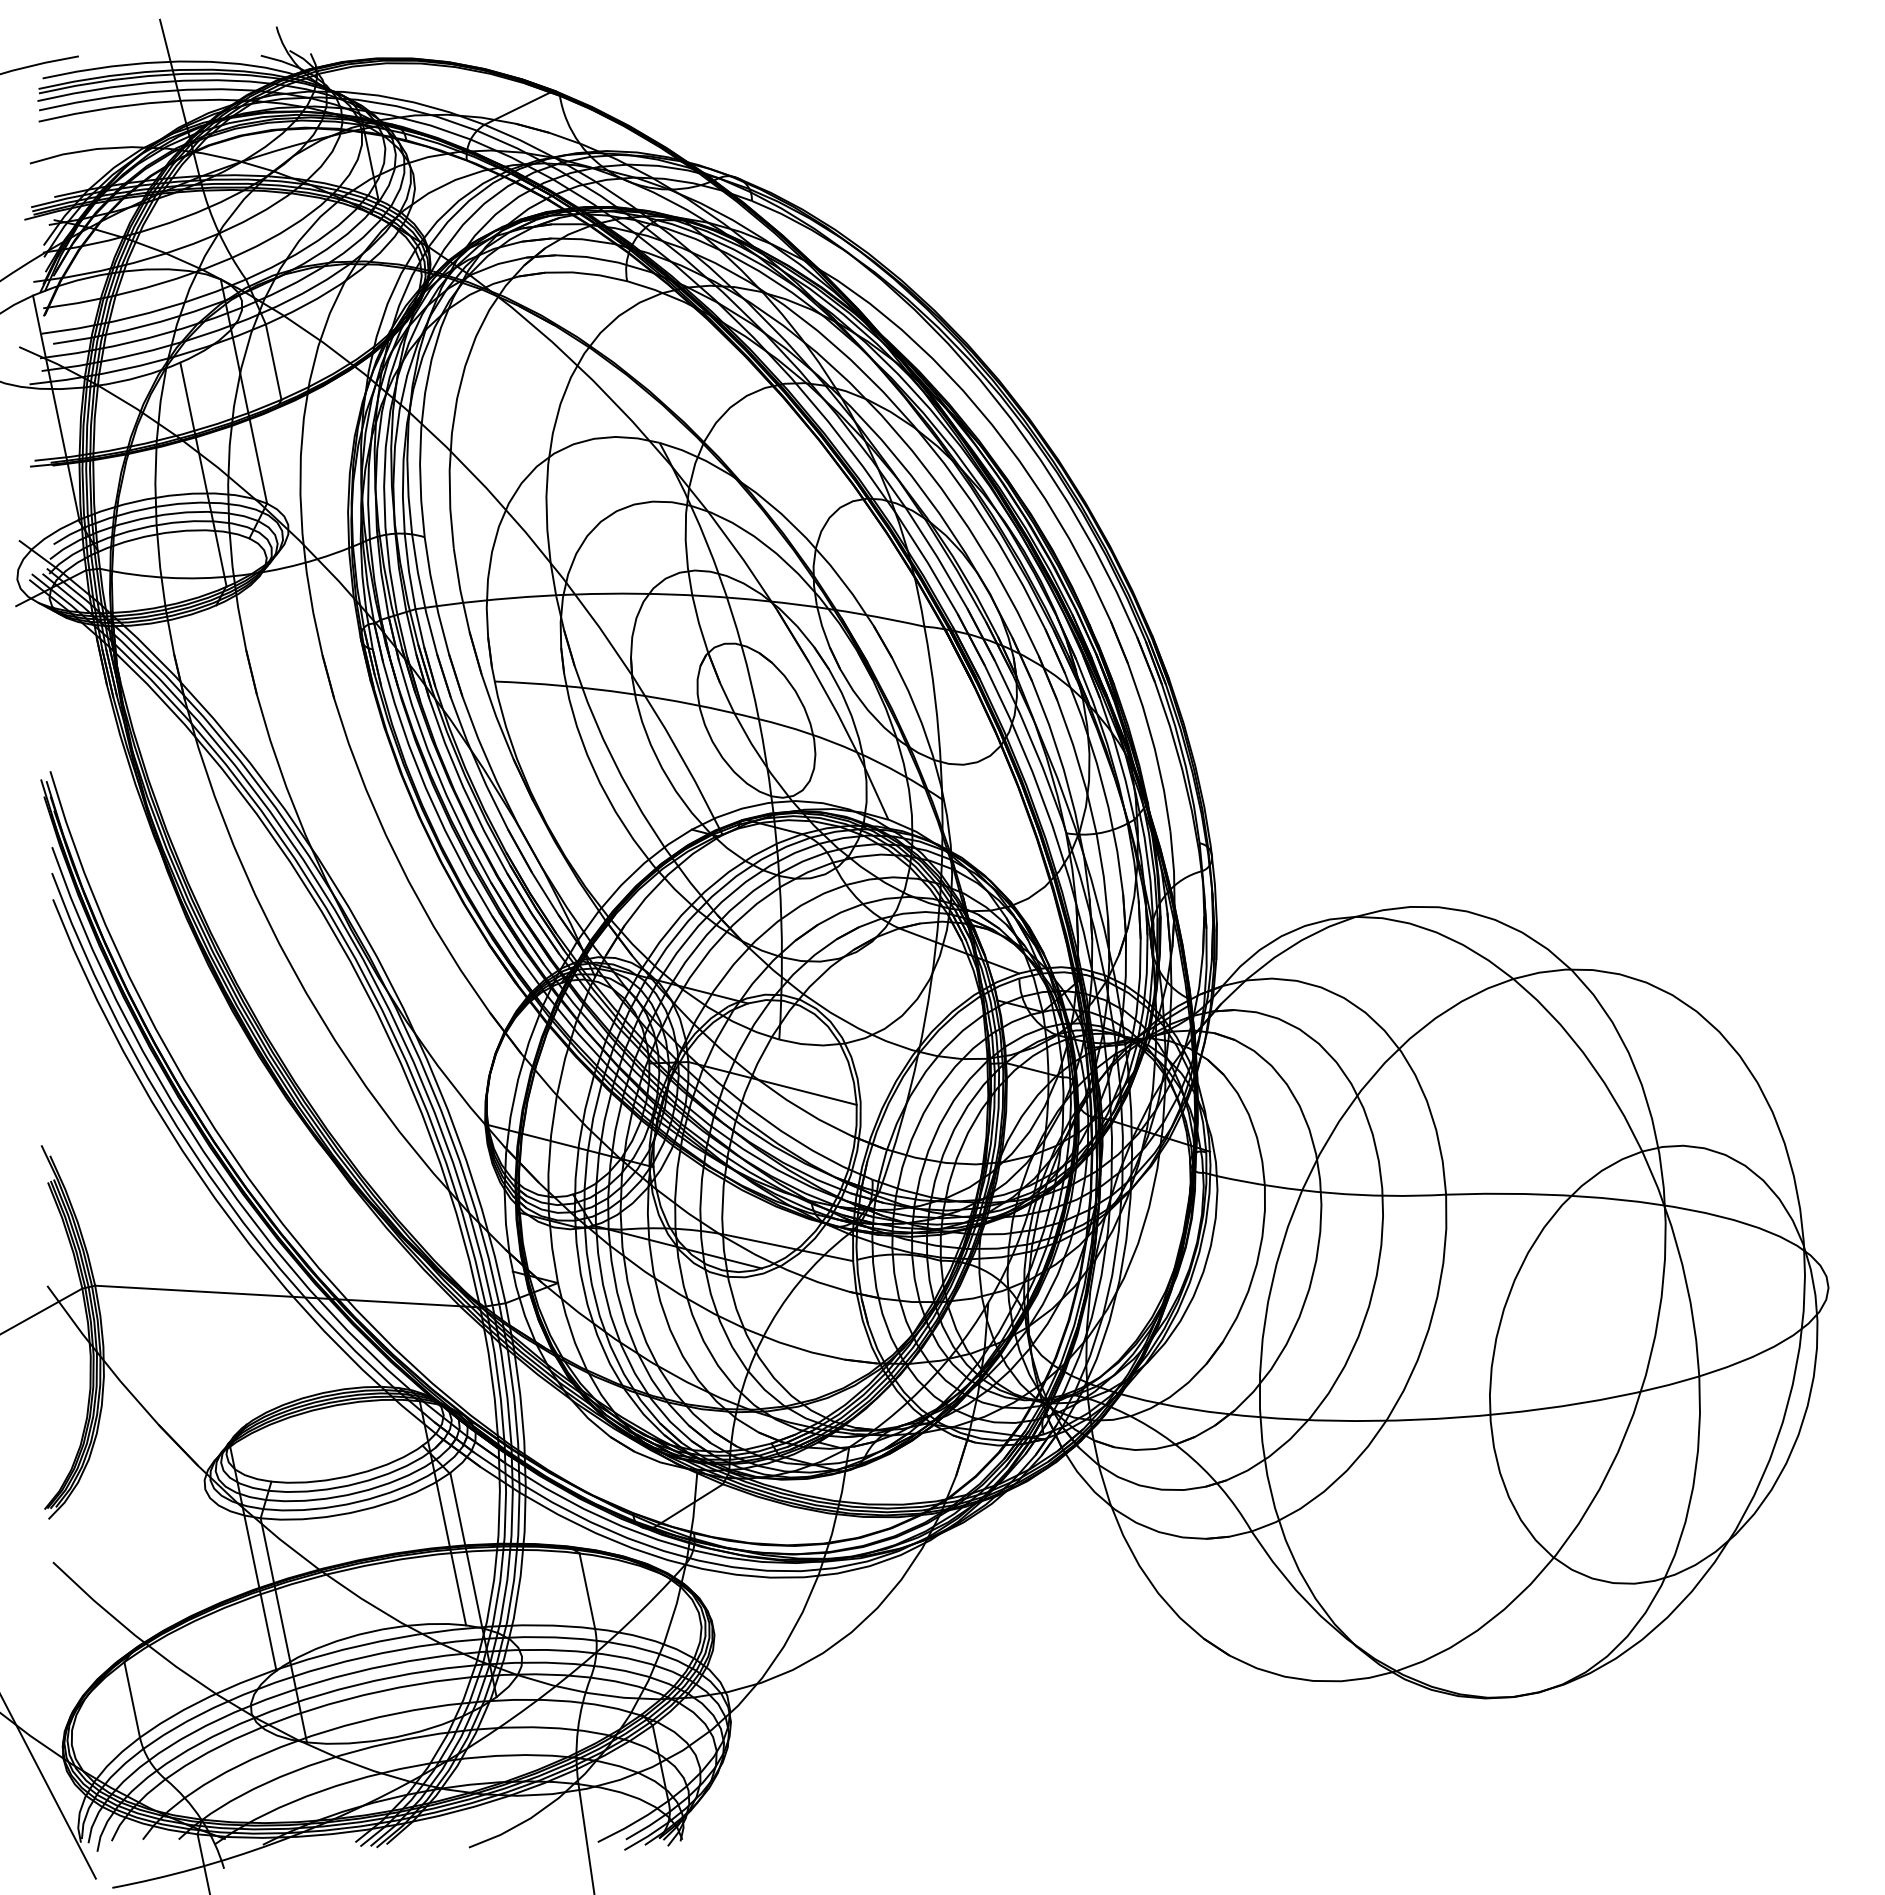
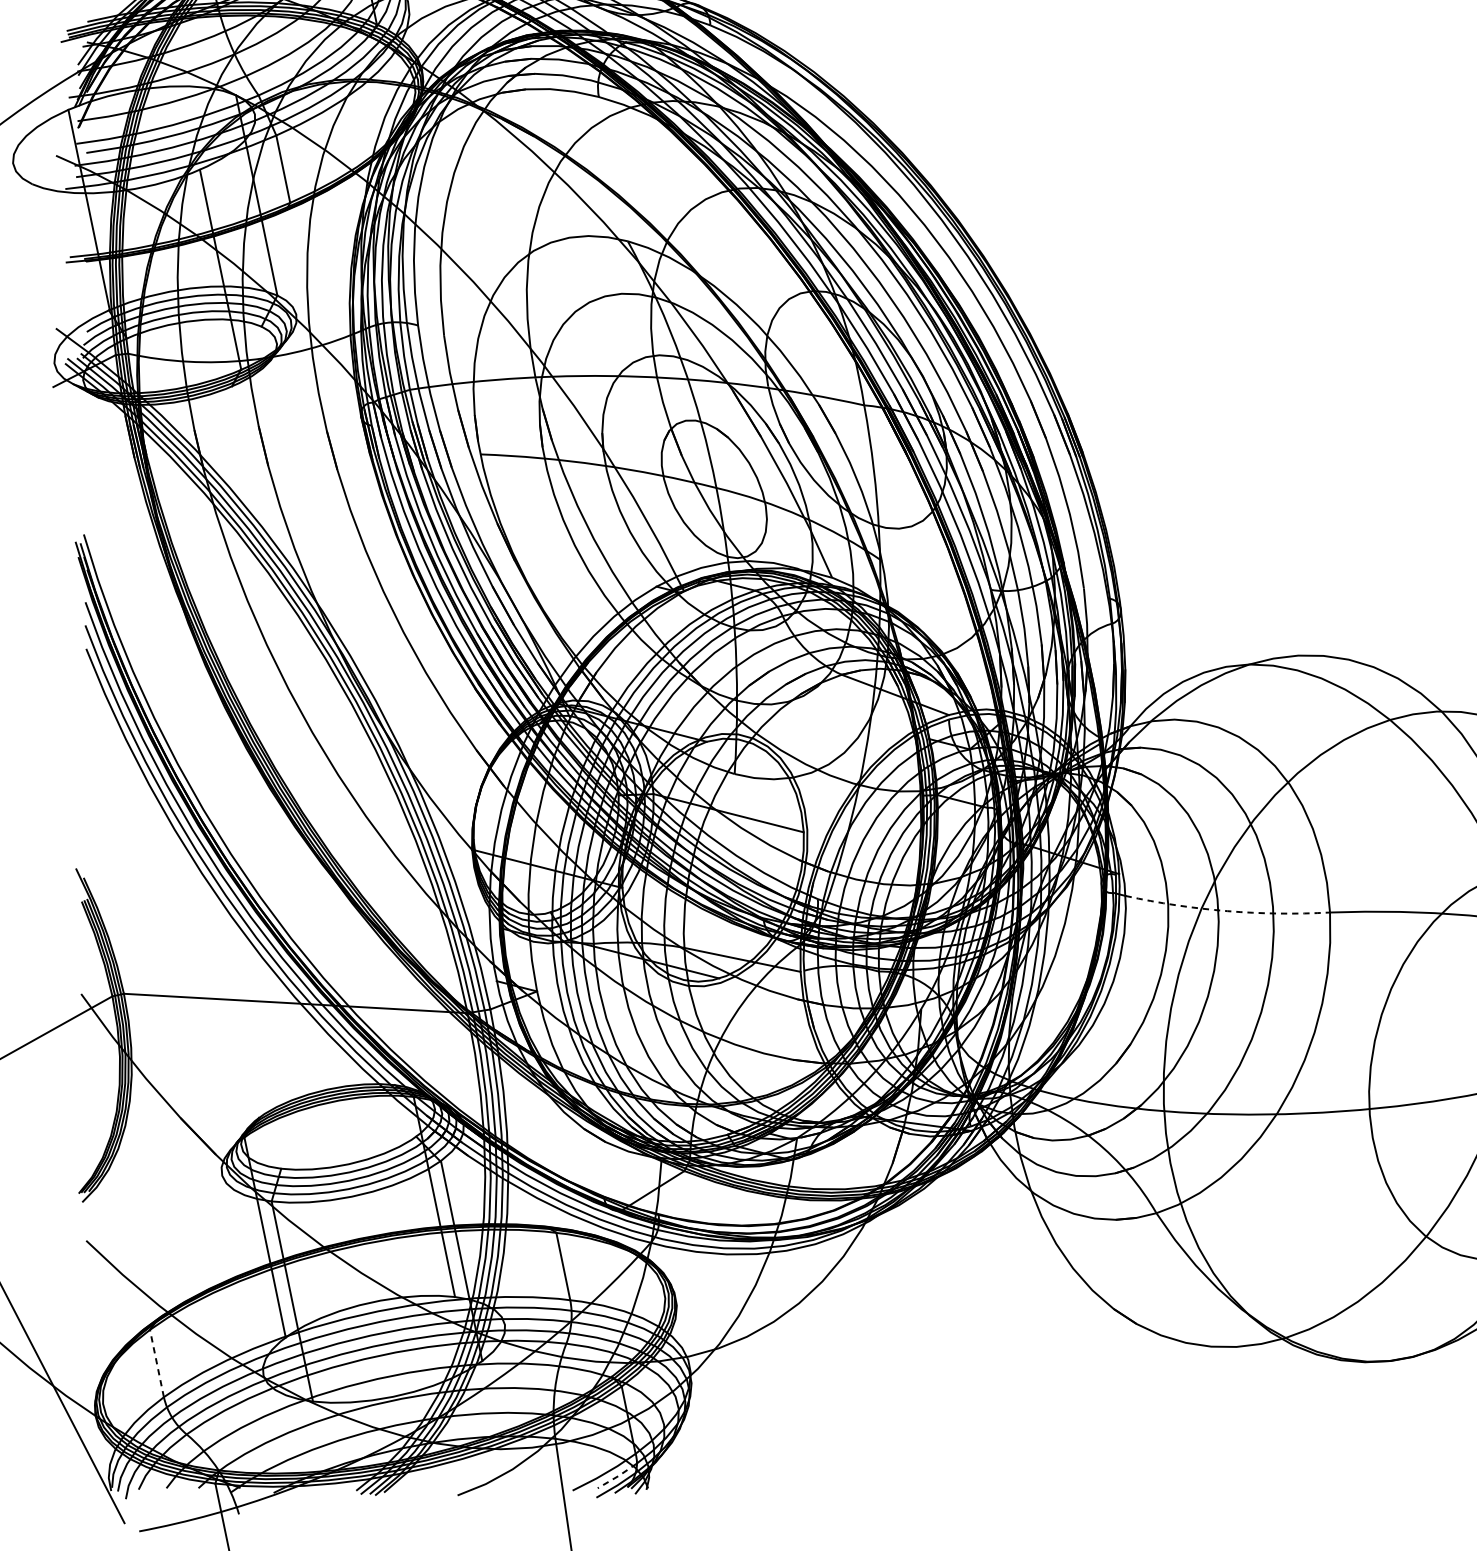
arc: (1331, 1193) -> (1227, 911), solid -> dashed
line: (132, 1699) -> (157, 1363), solid -> dashed
line: (648, 1826) -> (617, 1476), solid -> dashed

